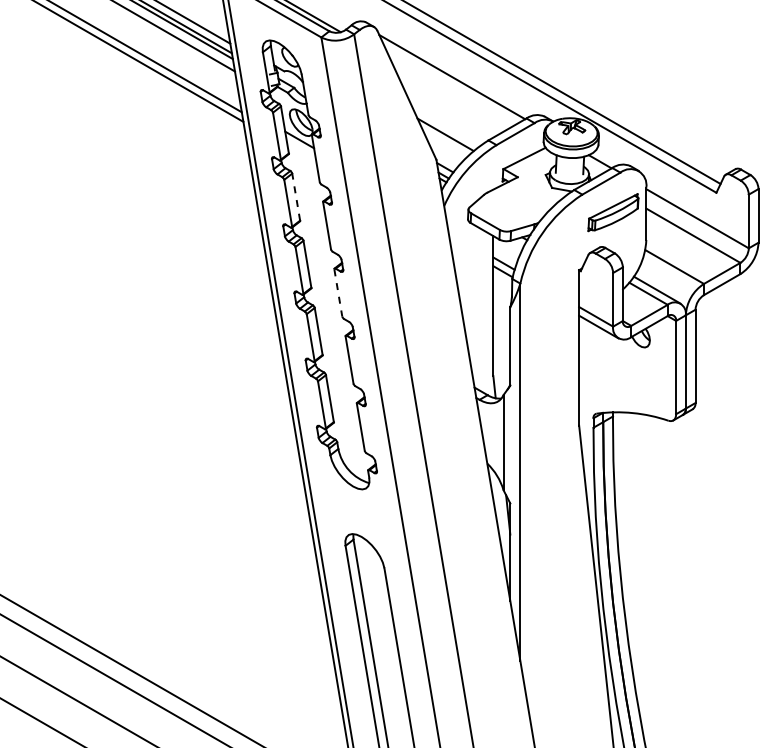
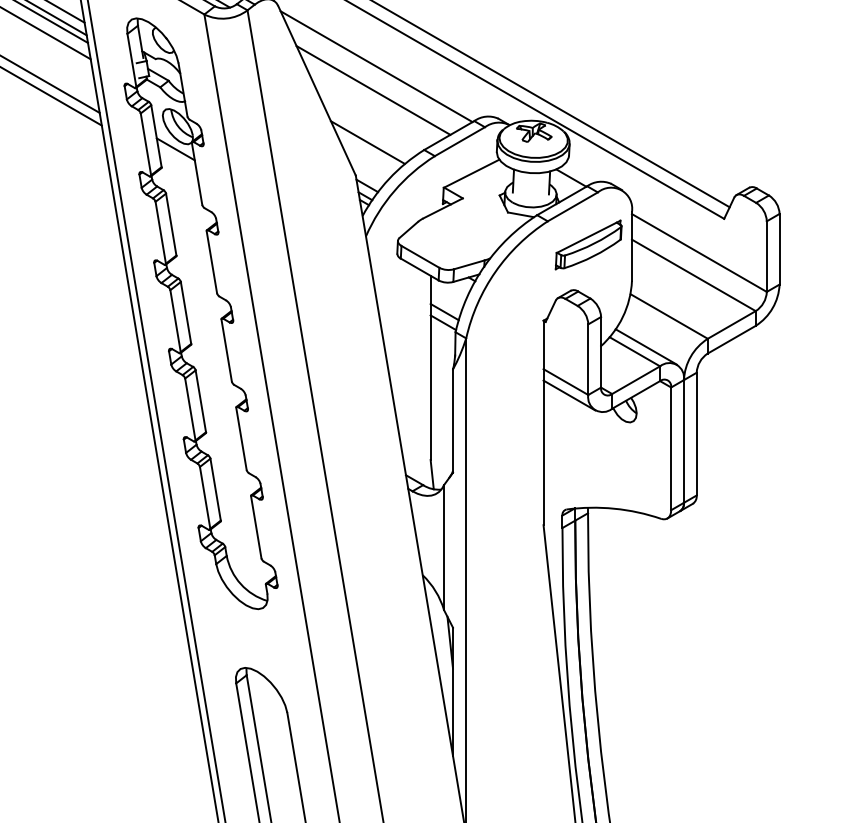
line: (449, 94) -> (372, 89), added
line: (296, 197) -> (171, 225), dashed -> solid
line: (338, 292) -> (226, 350), dashed -> solid

